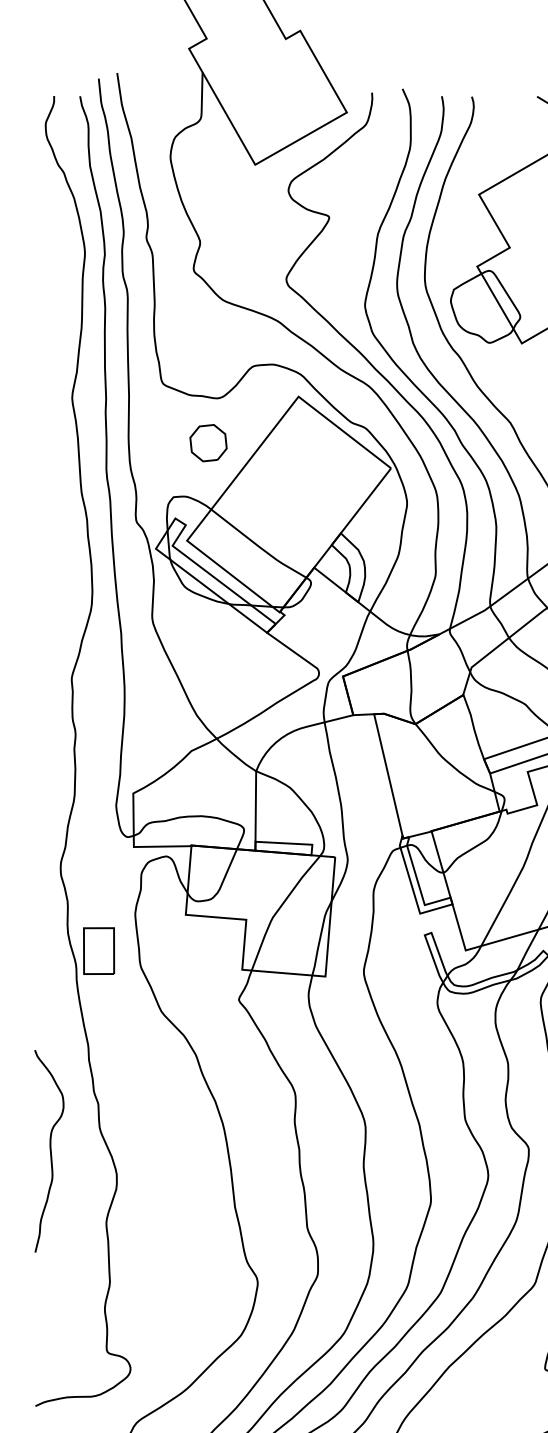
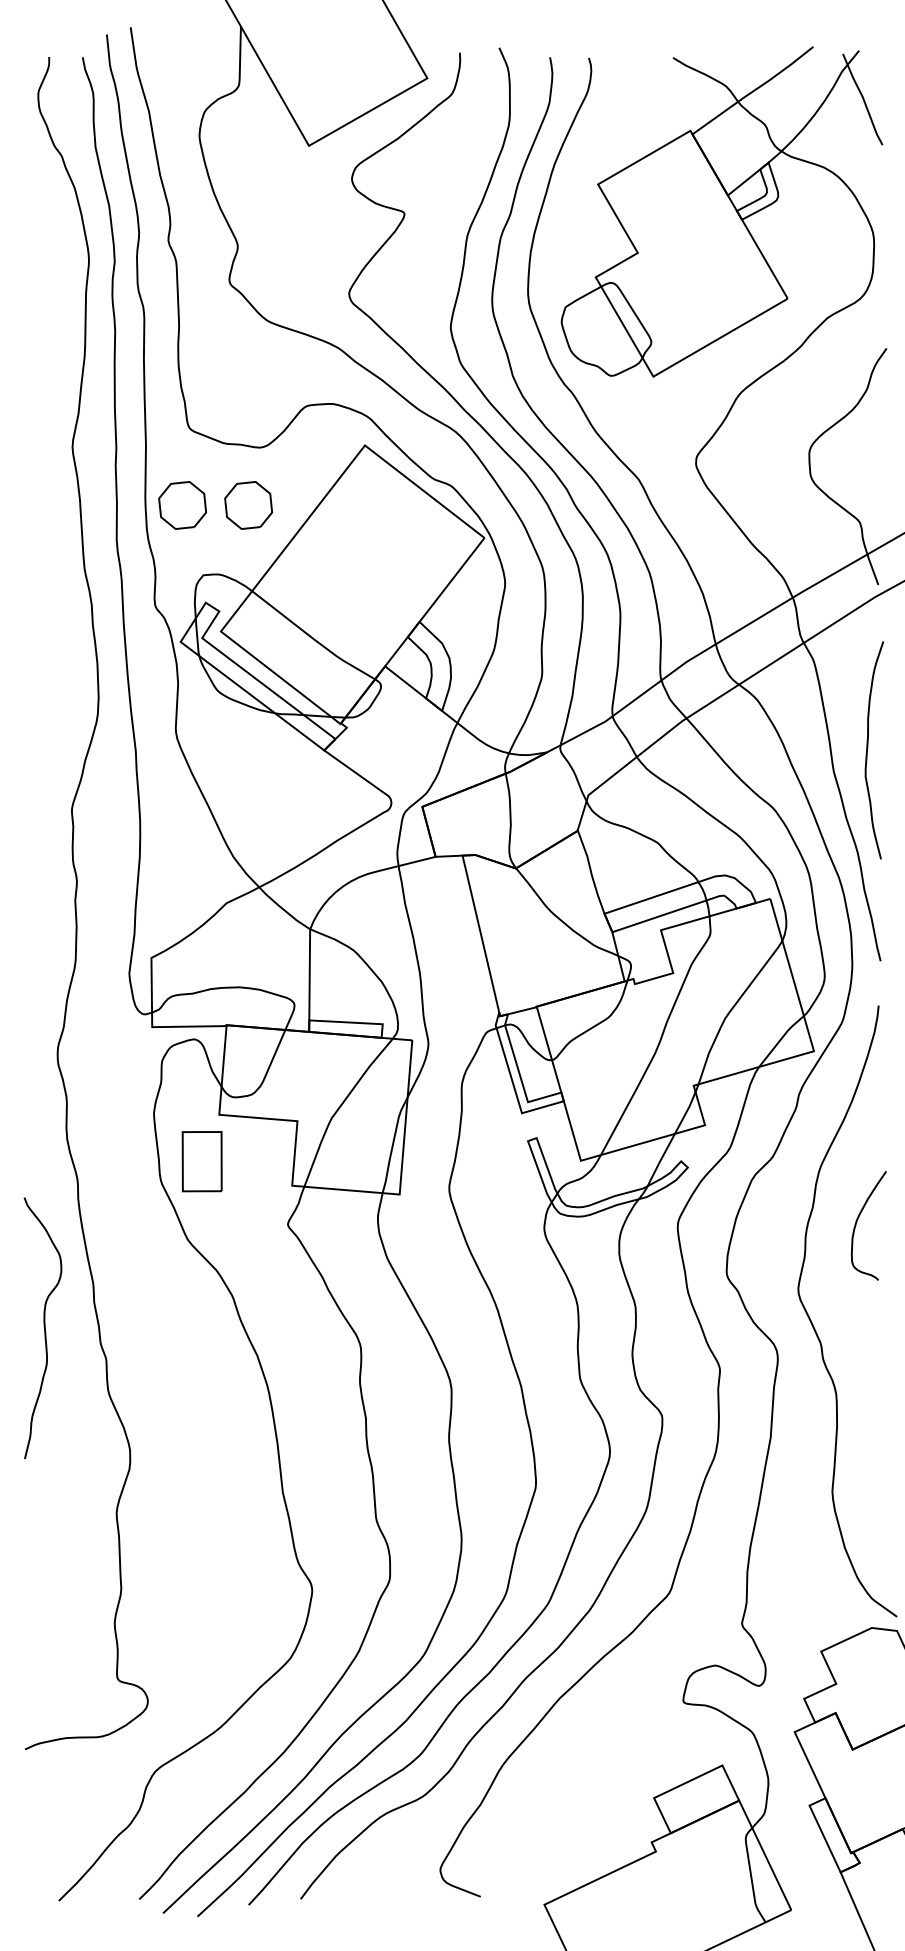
part: (157, 443) -> (182, 505), added
part: (98, 951) -> (201, 1161), moved
curve: (50, 1151) -> (44, 1328), moved

